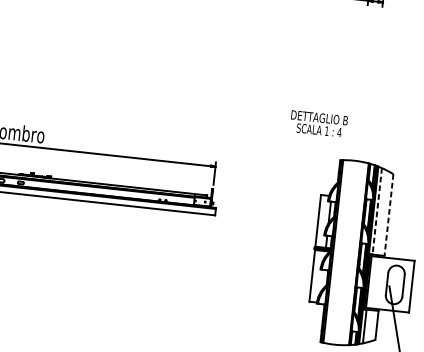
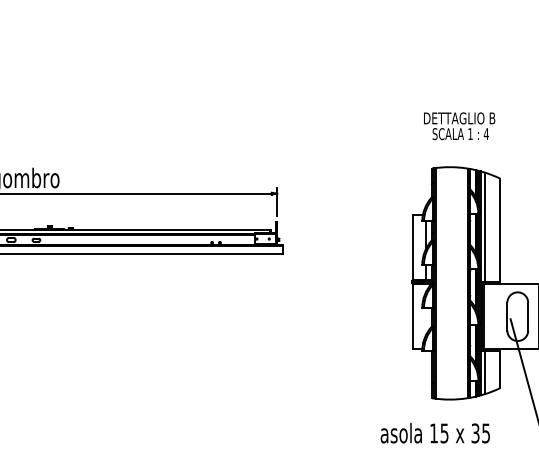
text: (318, 124) -> (459, 126), moved
line: (377, 211) -> (485, 227), dashed -> solid
line: (389, 215) -> (500, 230), dashed -> solid

